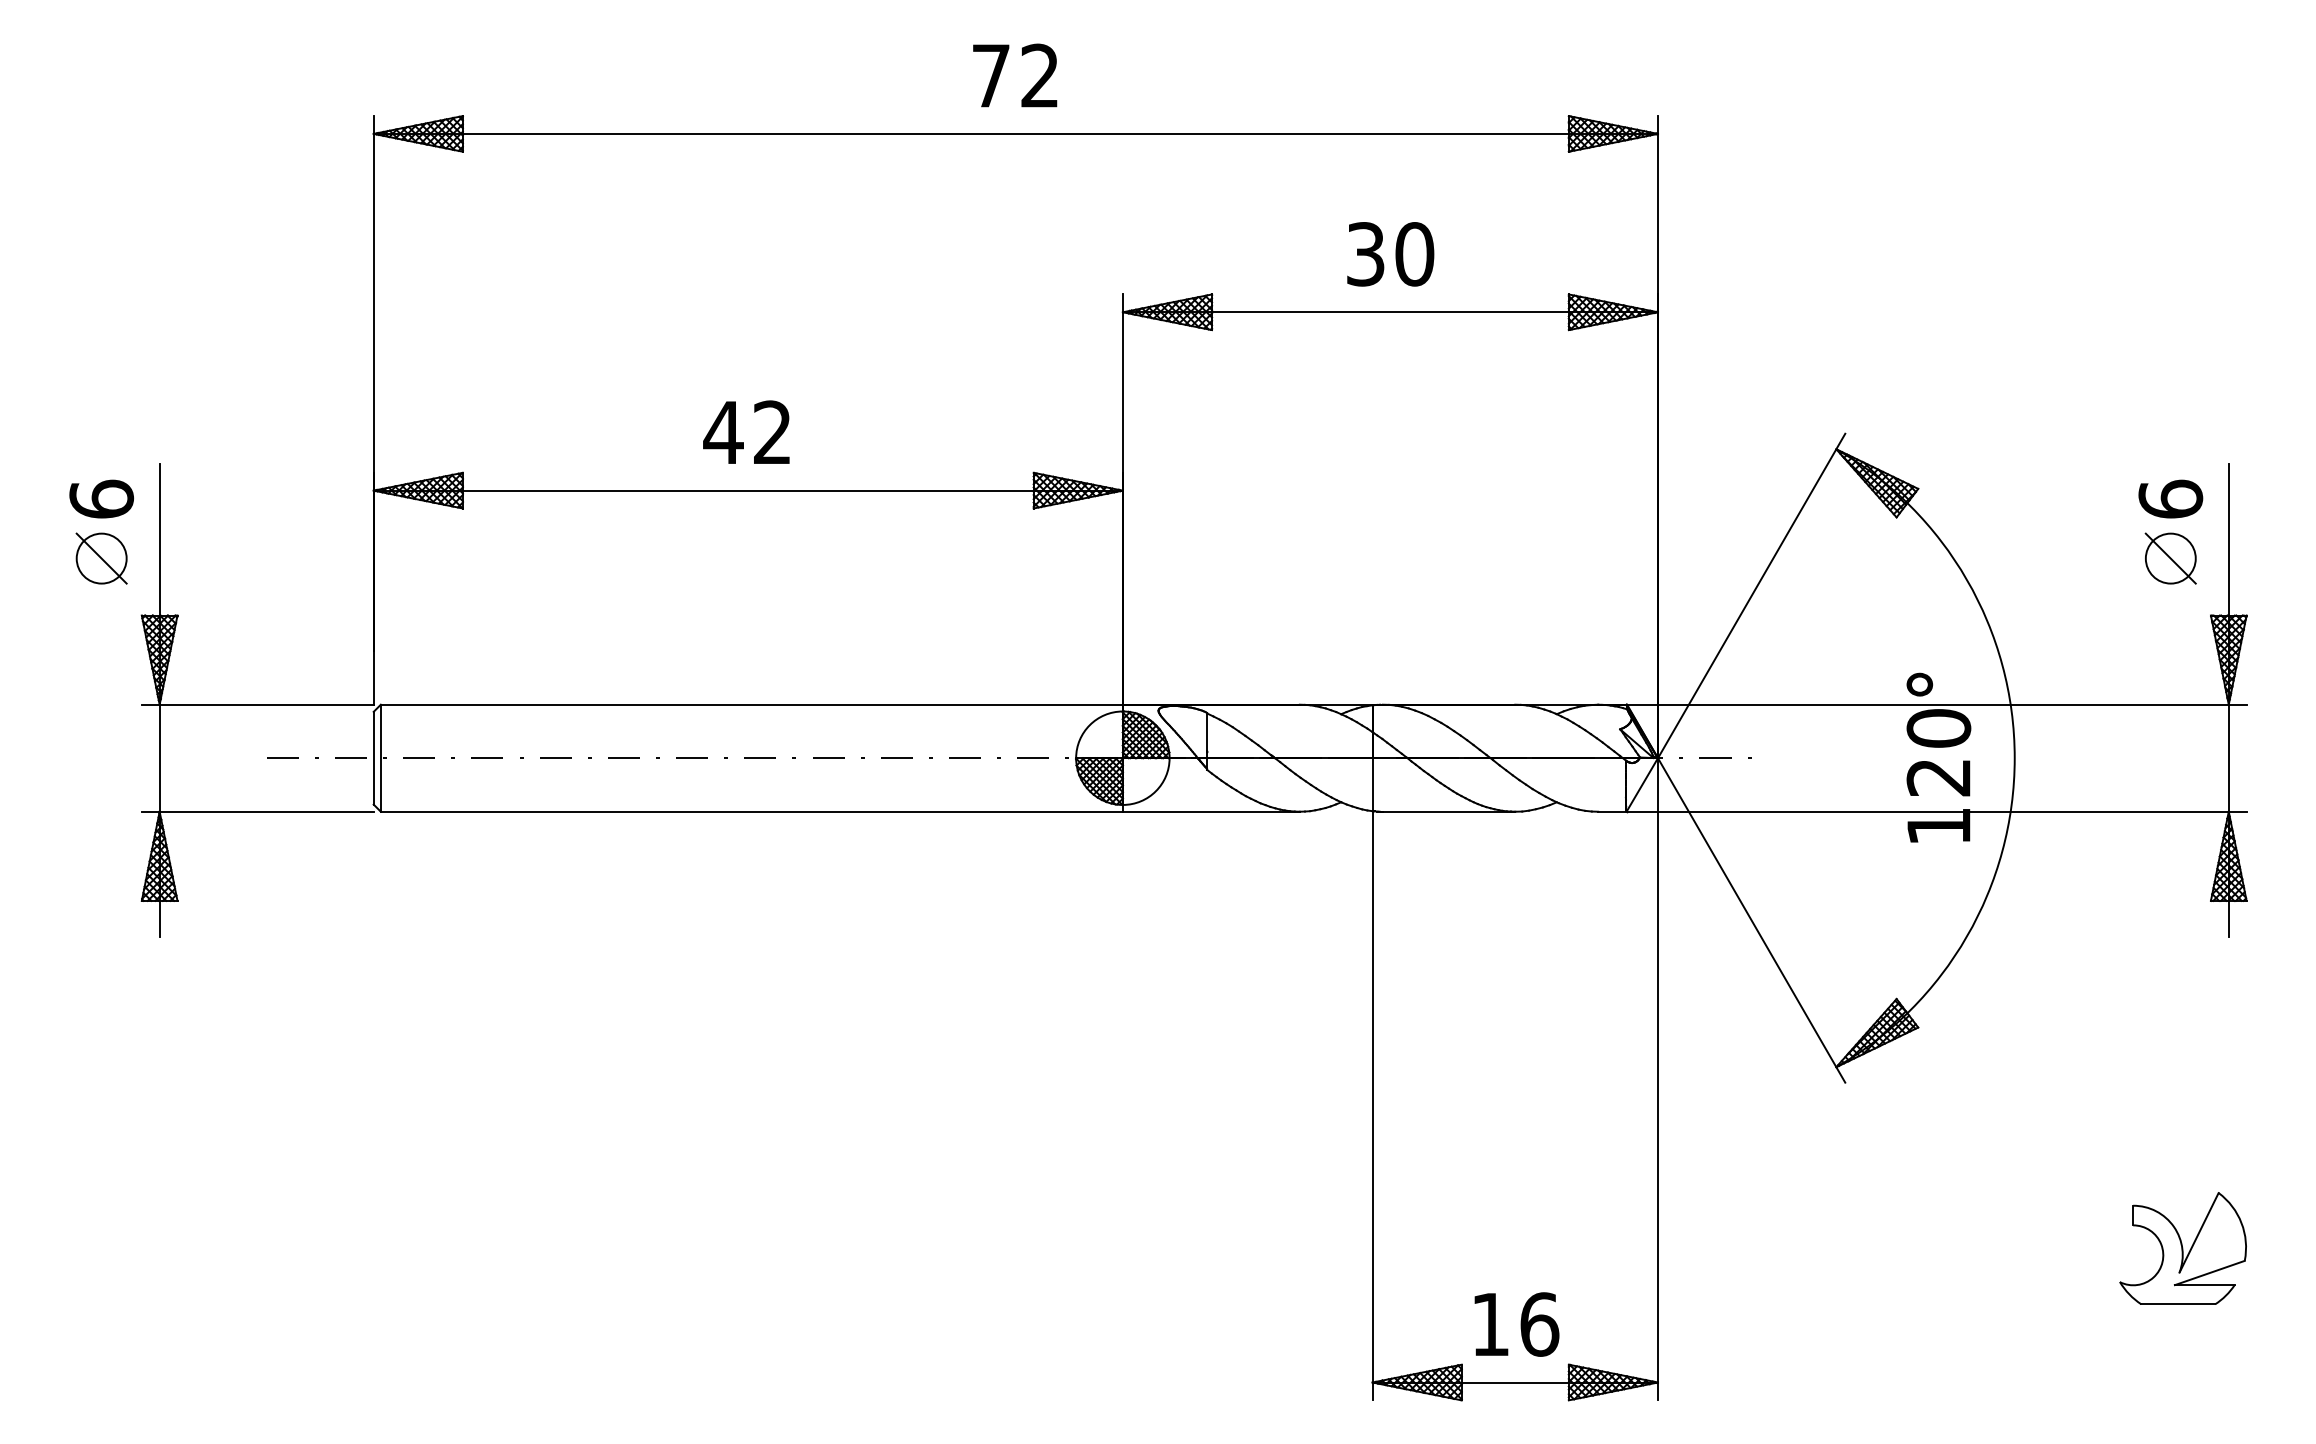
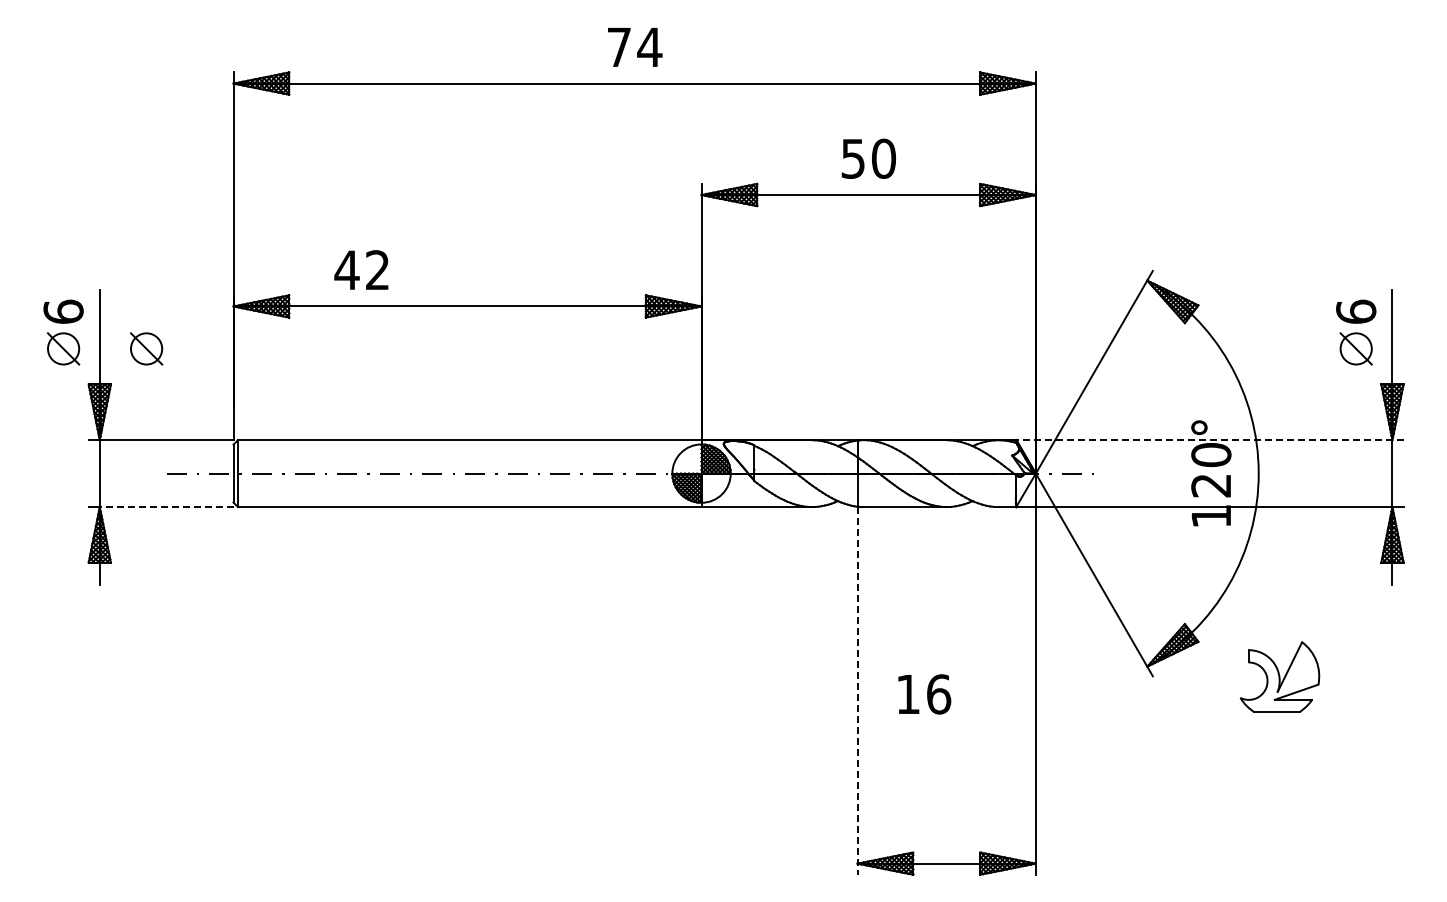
text: (1039, 74) -> (649, 46), 72 -> 74
text: (1366, 253) -> (853, 158), 30 -> 50
text: (746, 431) -> (361, 269), moved
part: (234, 557) -> (146, 348), added
line: (1937, 705) -> (1210, 440), solid -> dashed
line: (266, 812) -> (166, 507), solid -> dashed
line: (1372, 1105) -> (857, 690), solid -> dashed
part: (2182, 1247) -> (1279, 676), moved
text: (1516, 1324) -> (924, 694), moved

